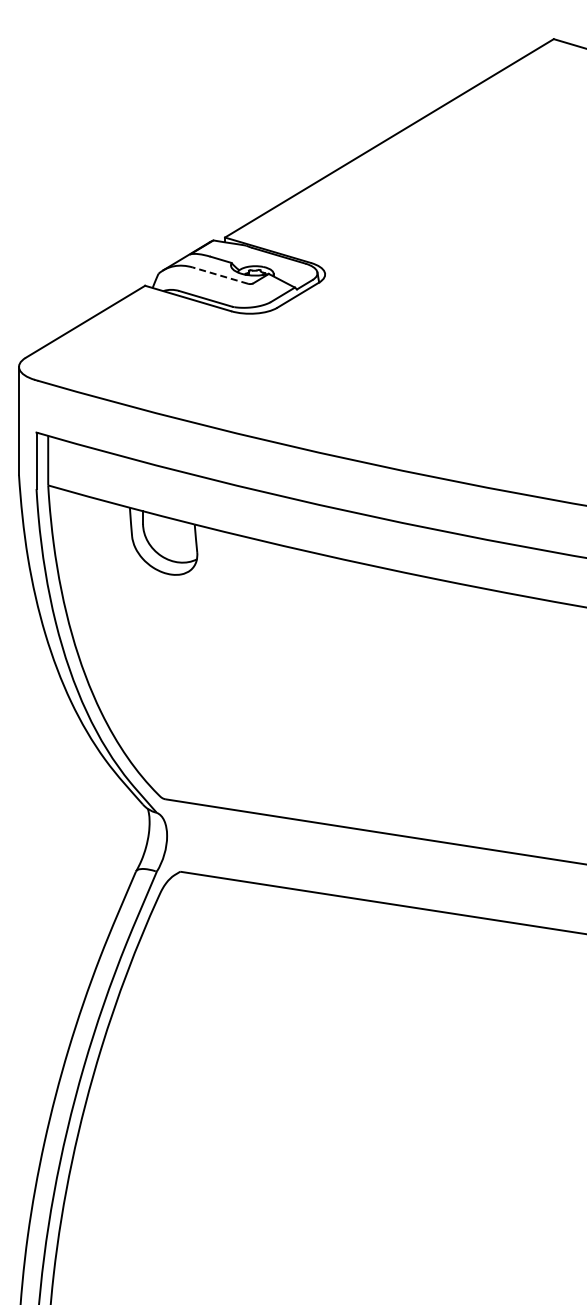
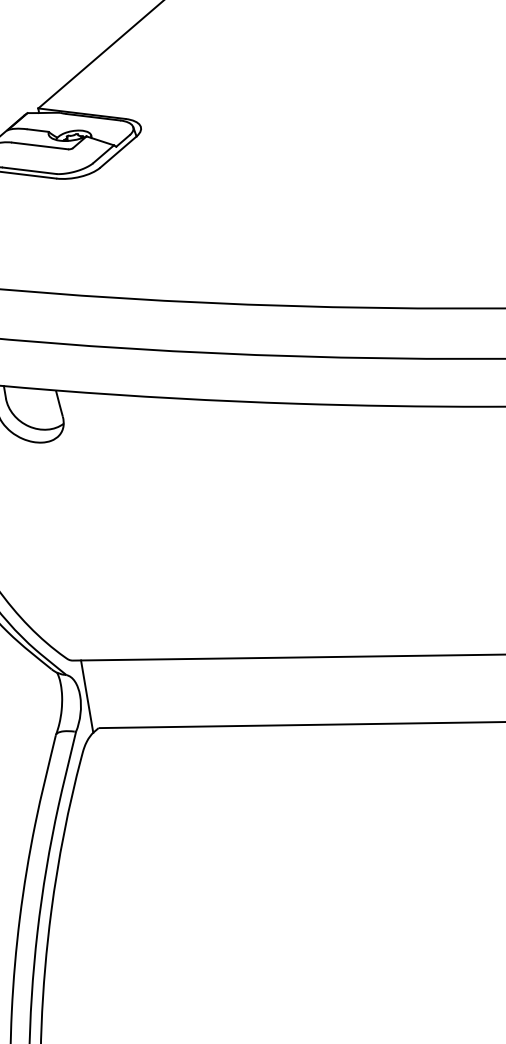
line: (220, 275) -> (40, 145), dashed -> solid
line: (174, 837) -> (87, 695), added

